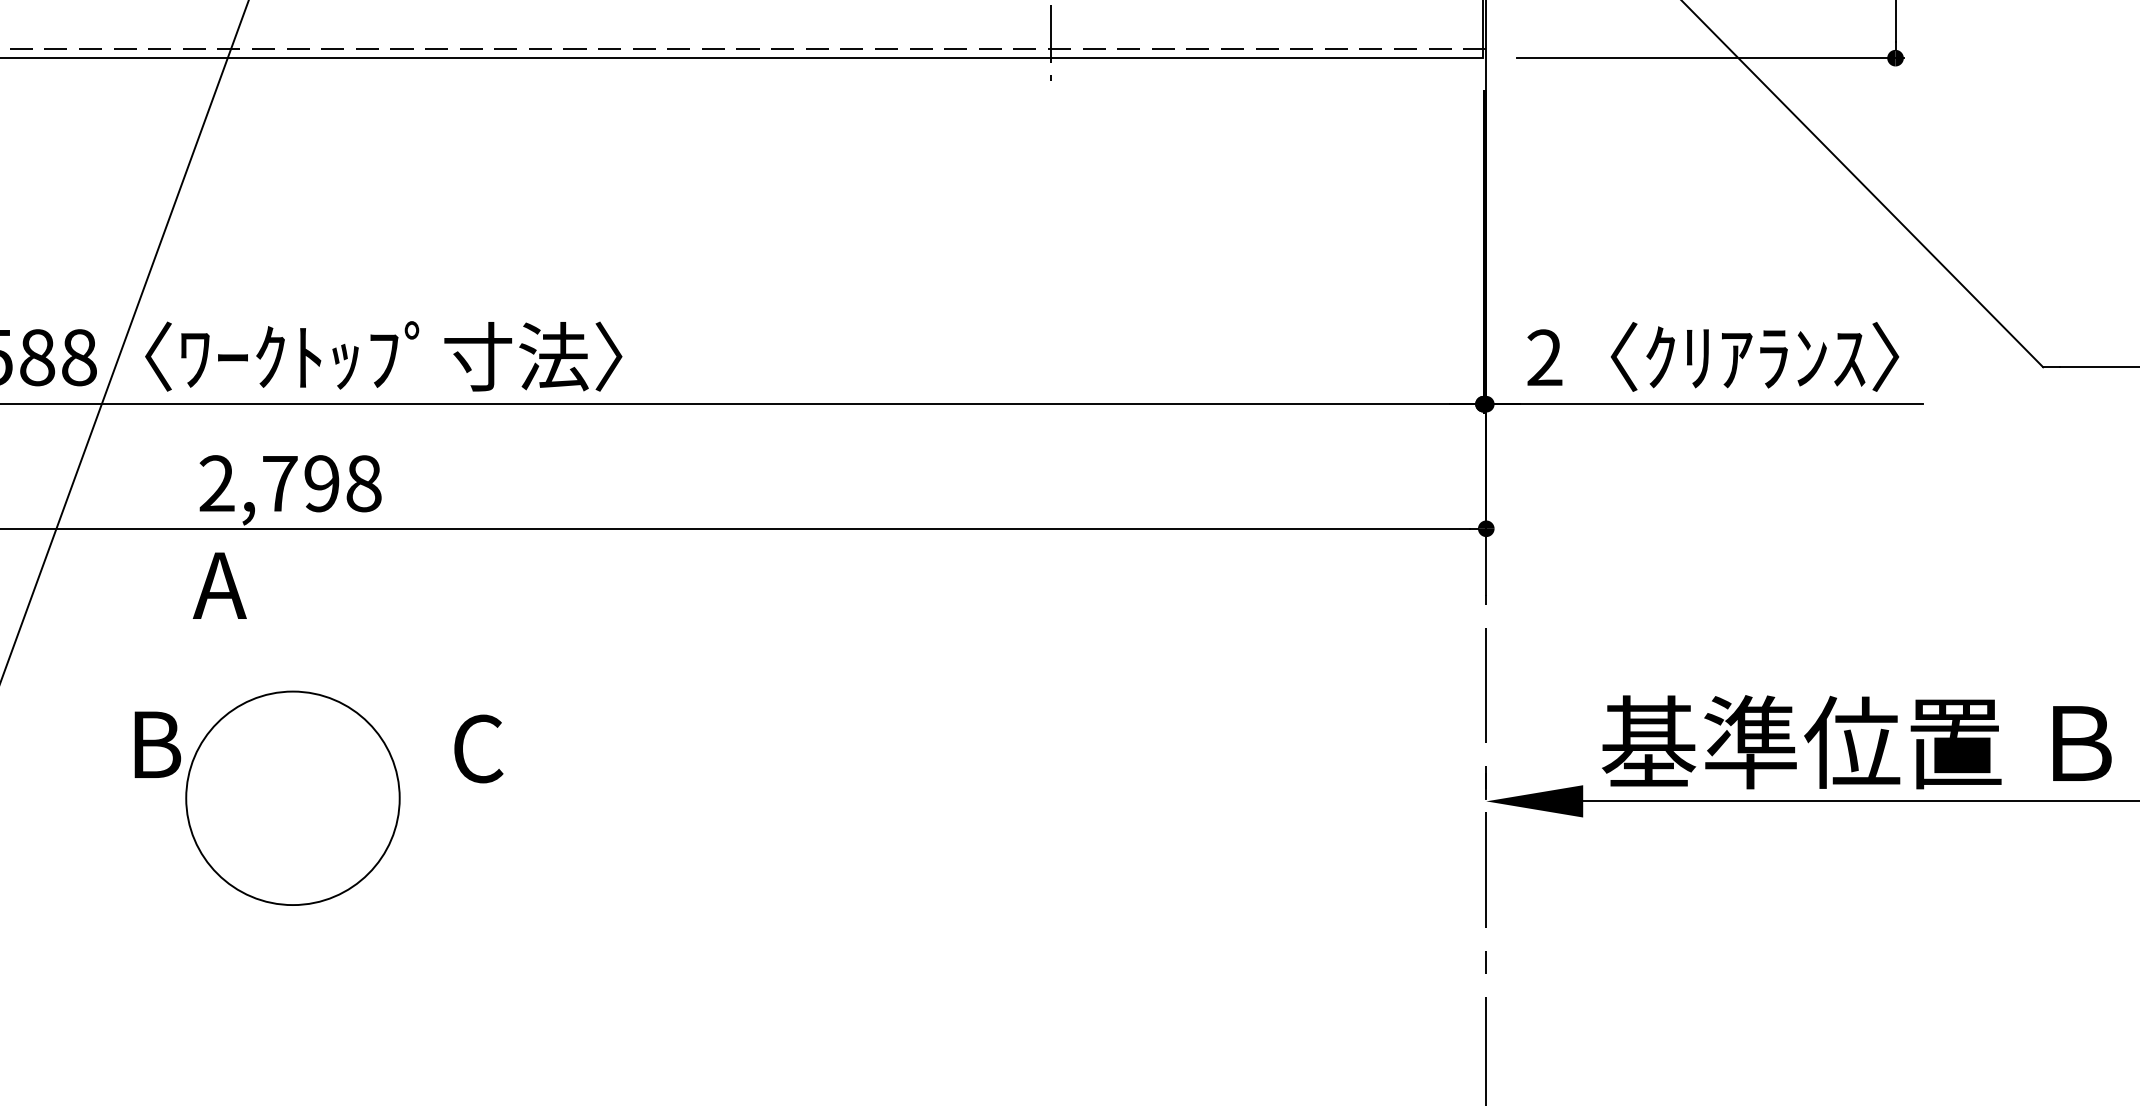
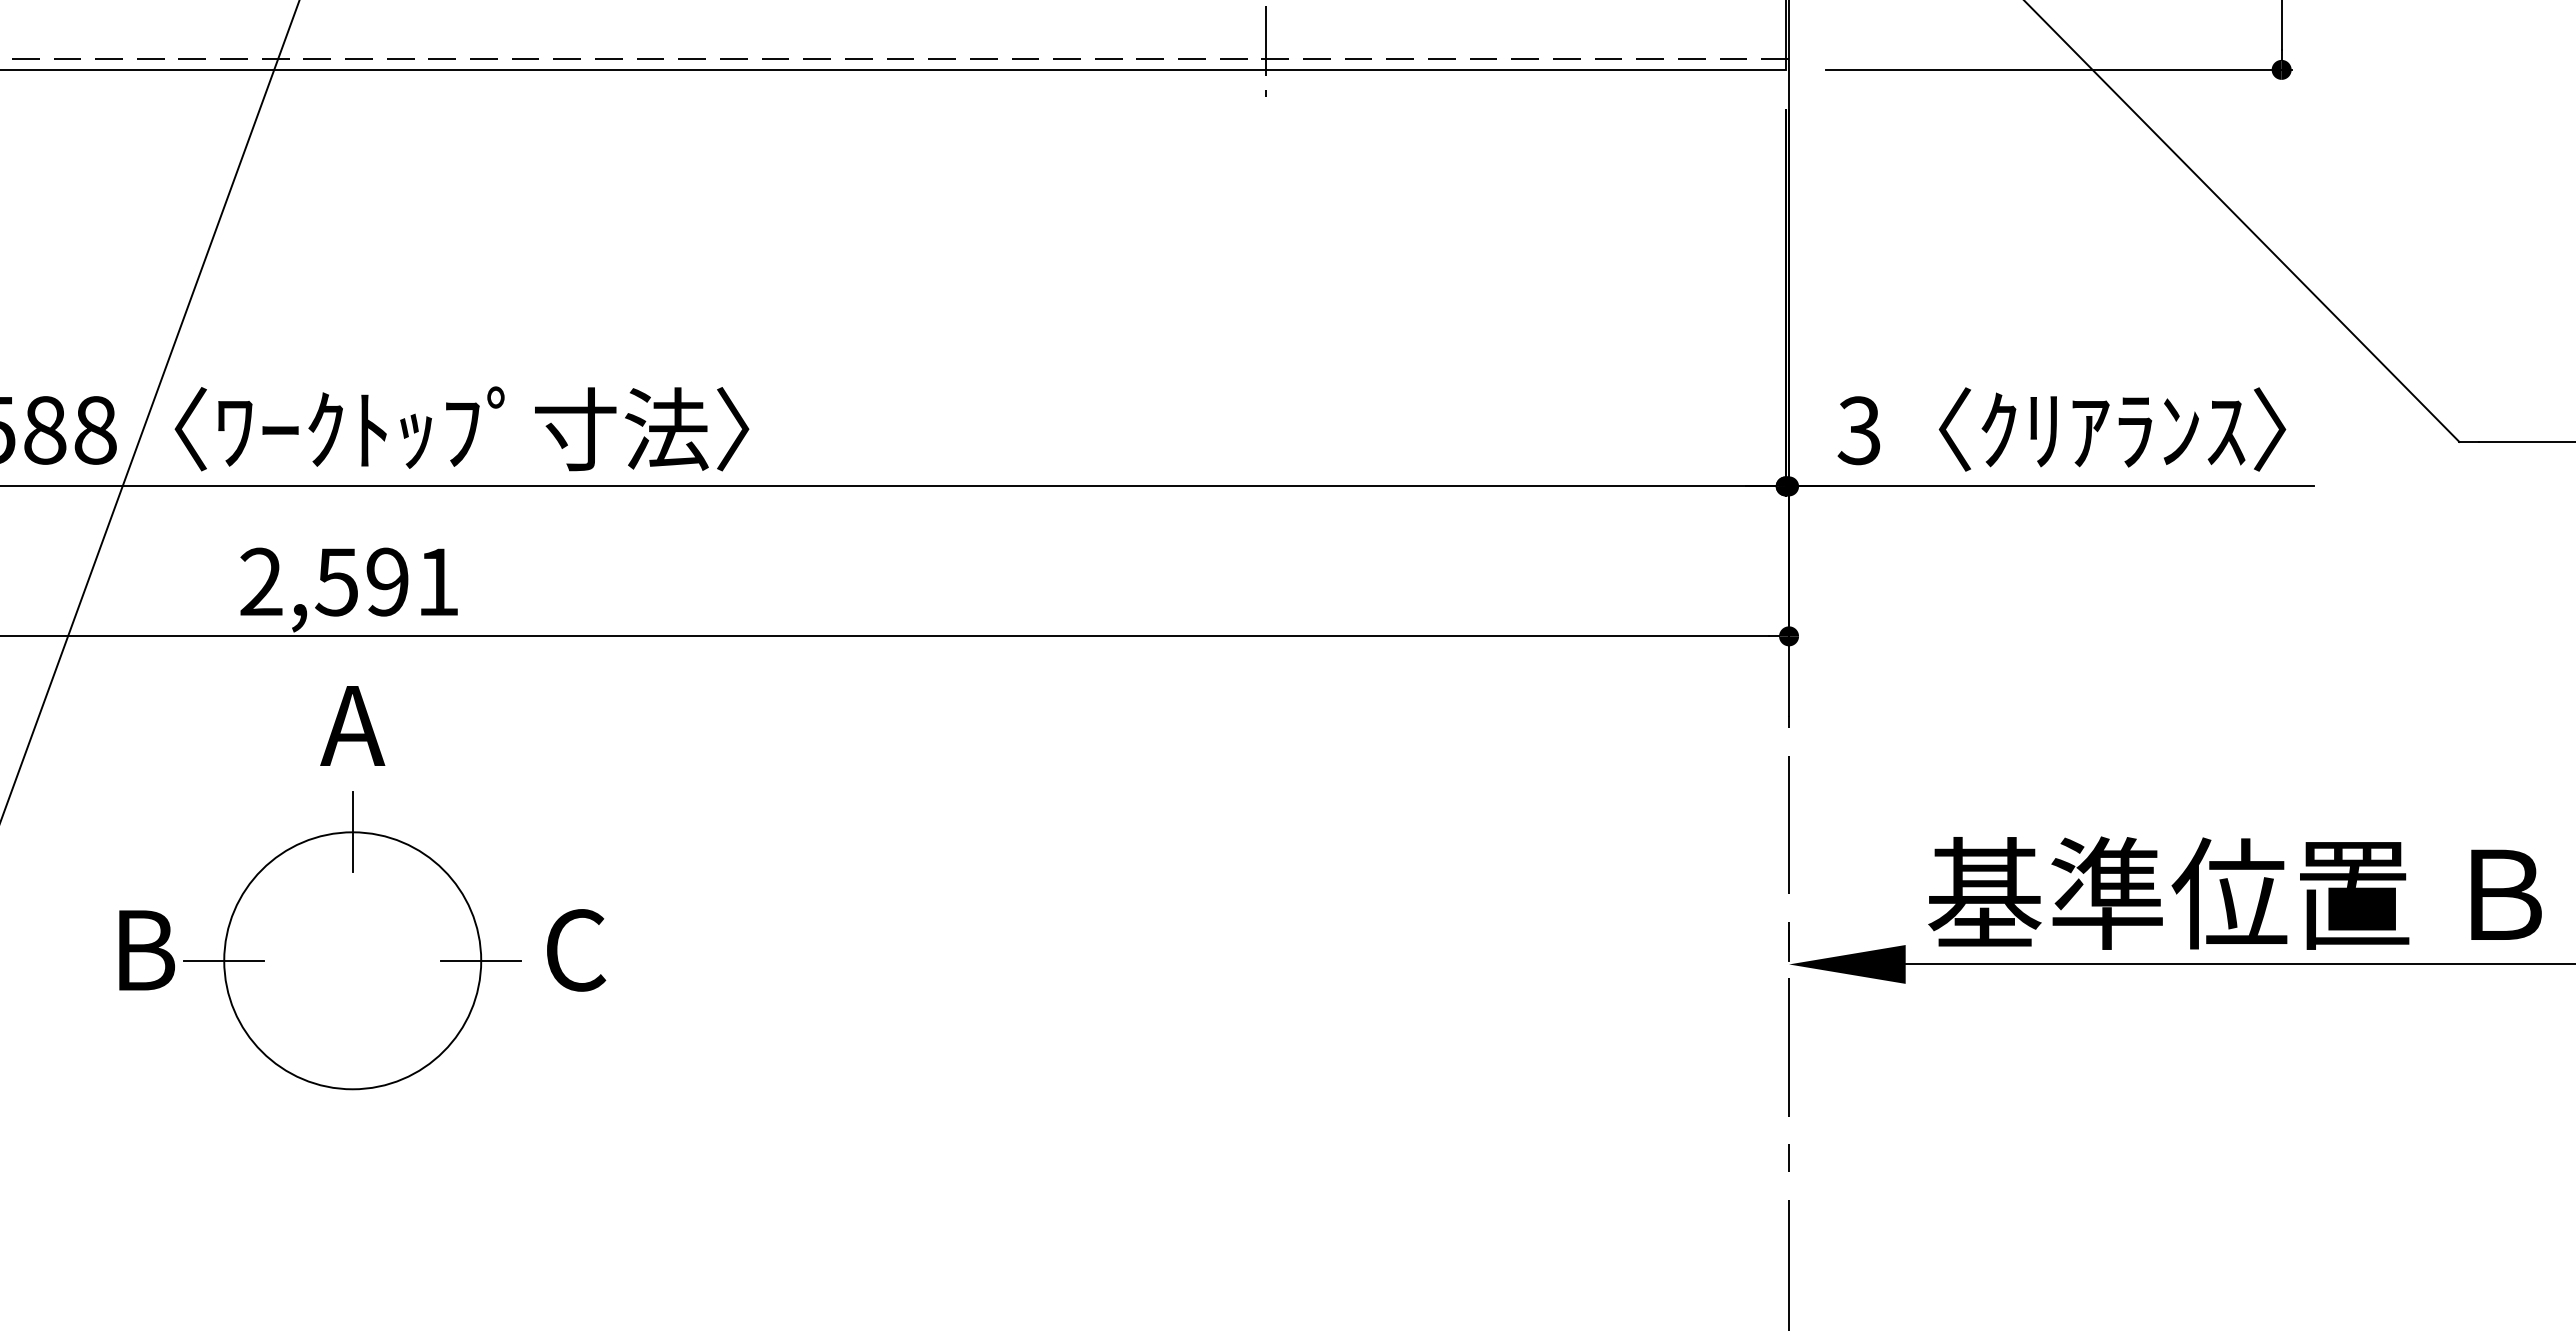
text: (1543, 357) -> (1858, 430), 2 -> 3
text: (321, 483) -> (387, 581), 2,798 -> 2,591
text: (219, 585) -> (352, 725), moved
line: (292, 691) -> (352, 832), added
text: (157, 744) -> (146, 950), moved
text: (478, 749) -> (576, 950), moved
line: (186, 798) -> (224, 960), added
line: (399, 798) -> (481, 960), added

